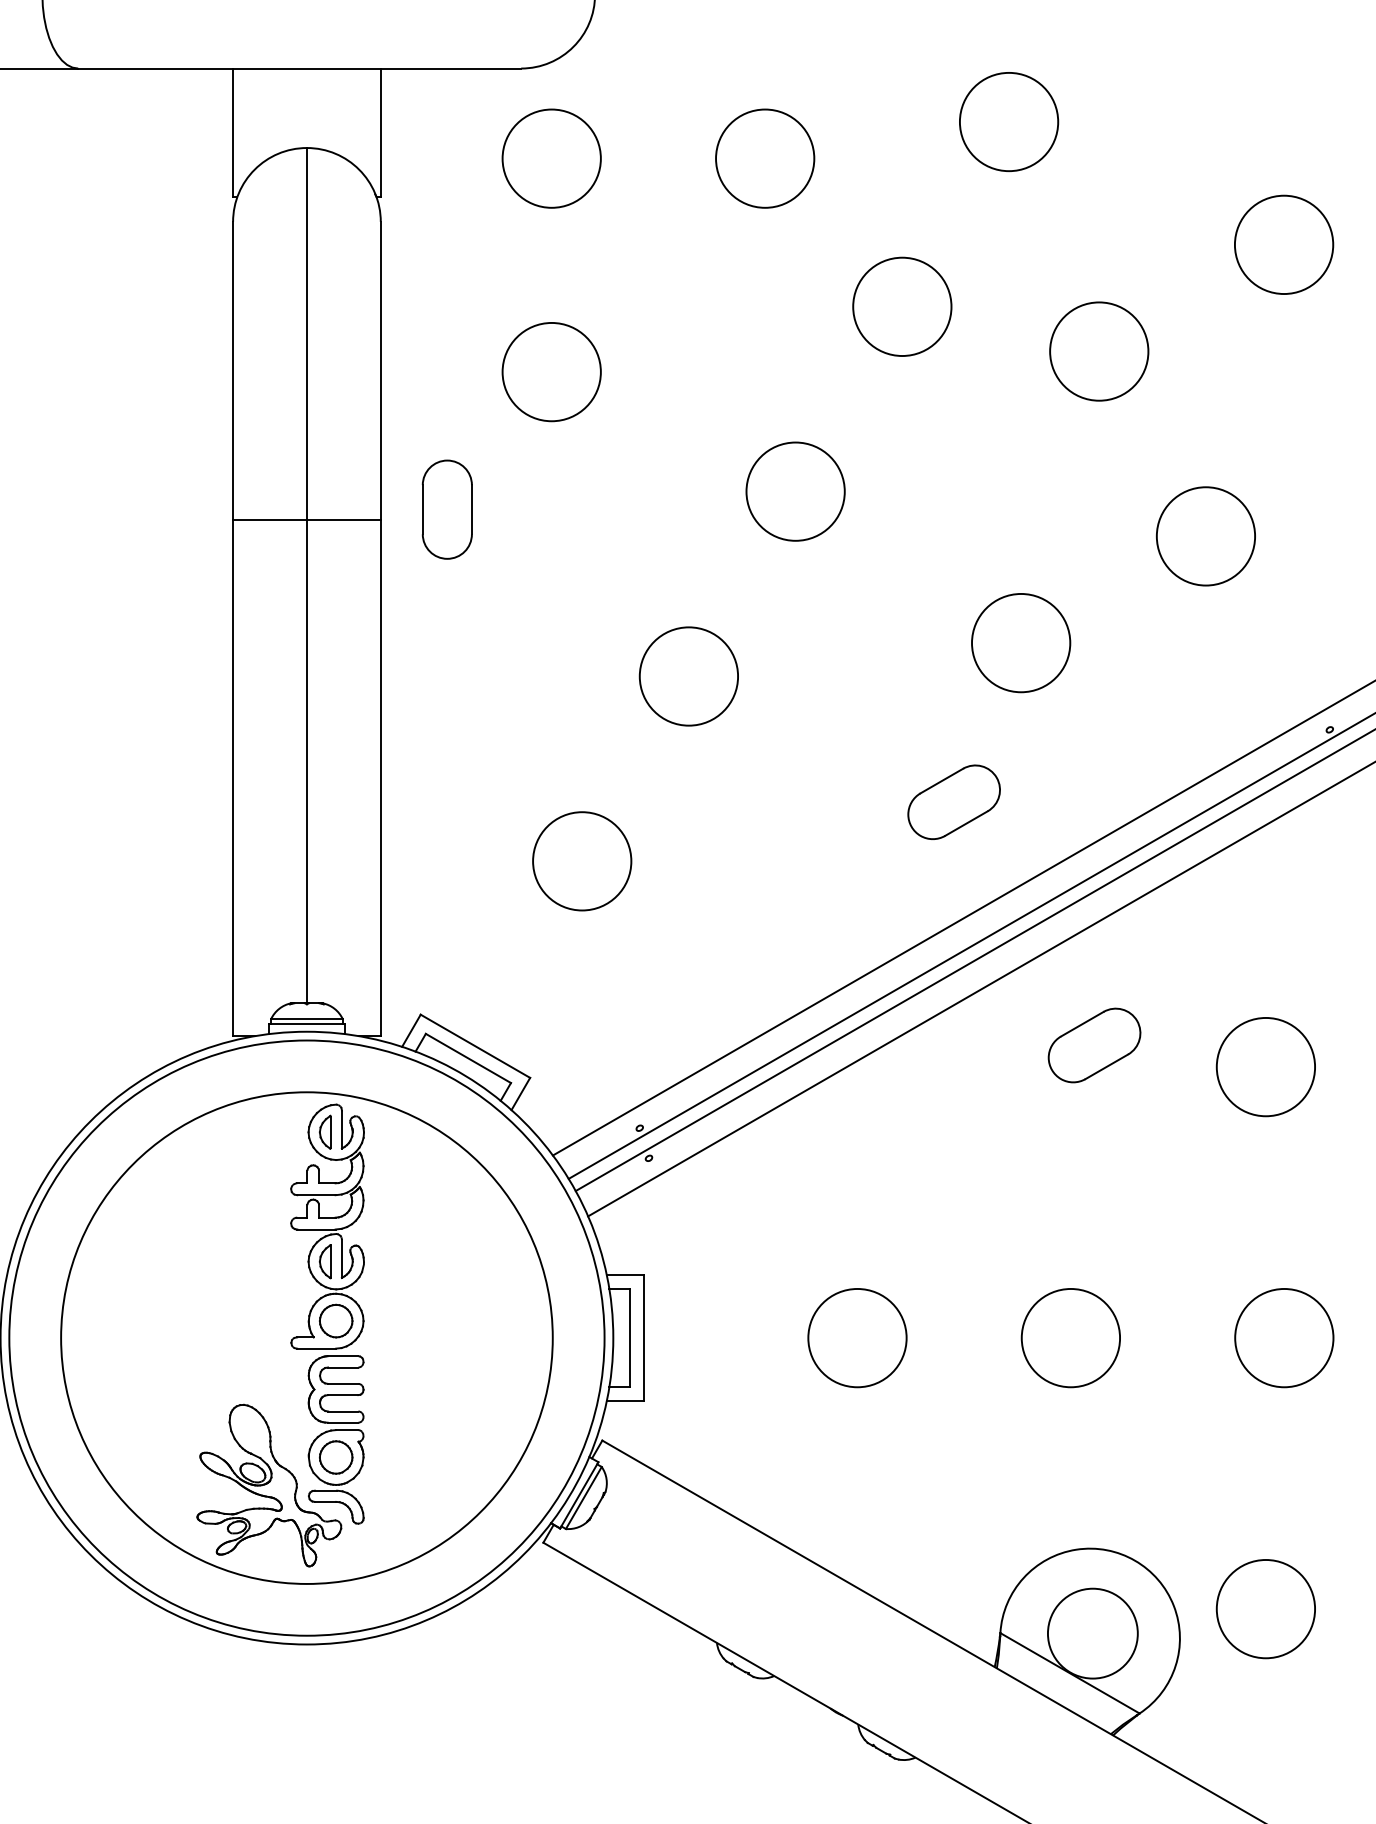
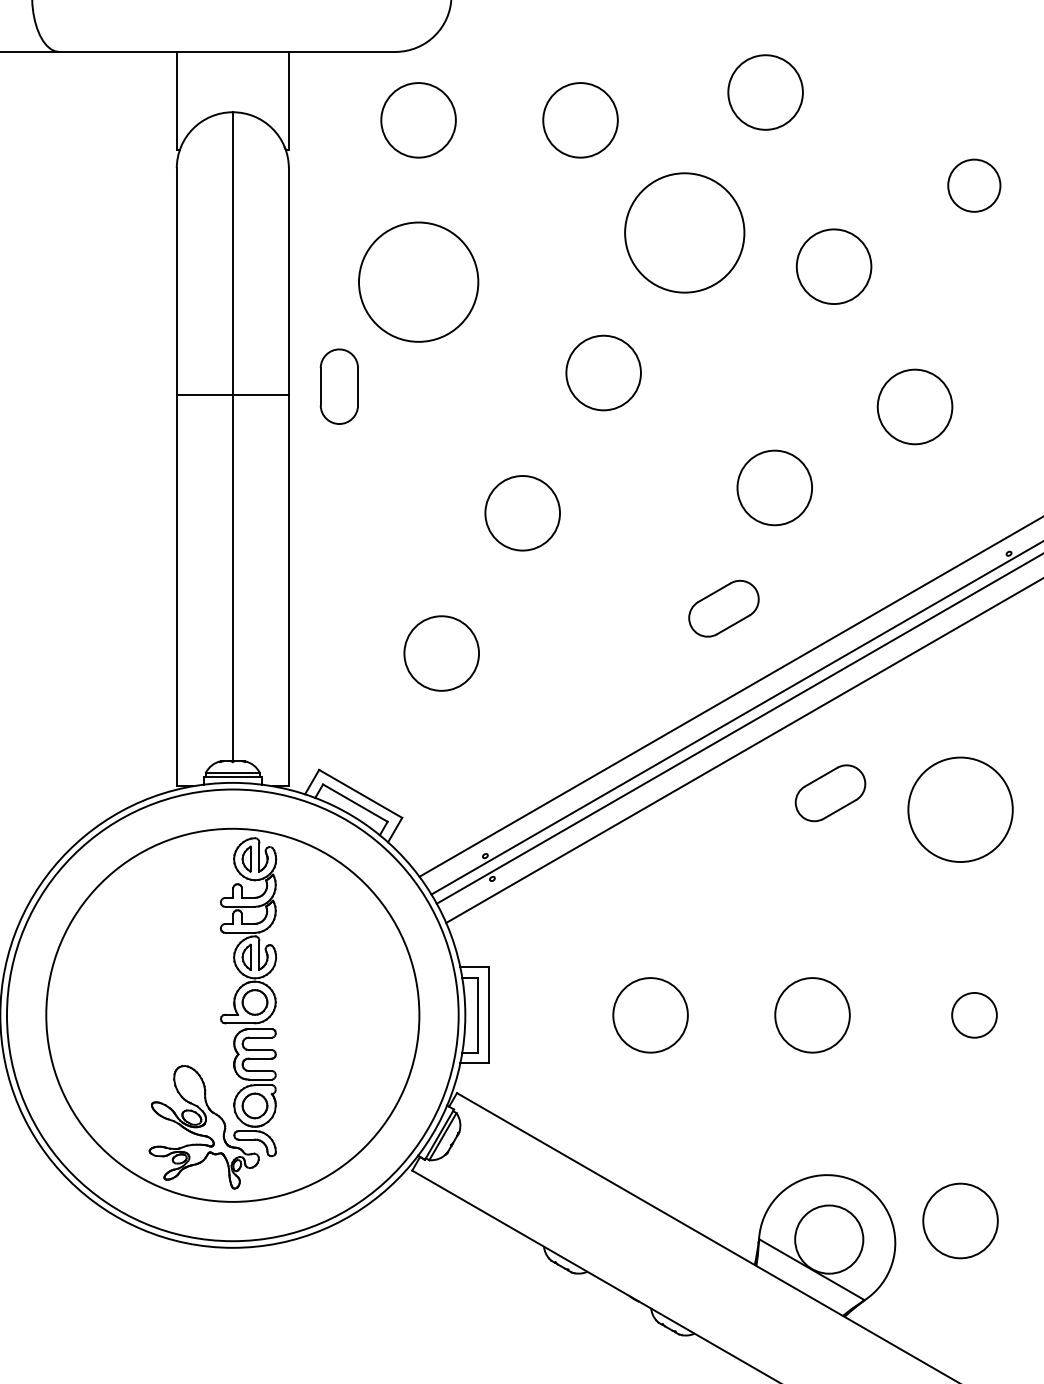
circle: (1284, 244) -> (974, 185), size x0.7
circle: (902, 306) -> (684, 232), size x1.6
circle: (551, 372) -> (418, 282), size x1.6
circle: (1265, 1066) -> (960, 809), size x1.4
circle: (1284, 1338) -> (974, 1015), size x0.6

